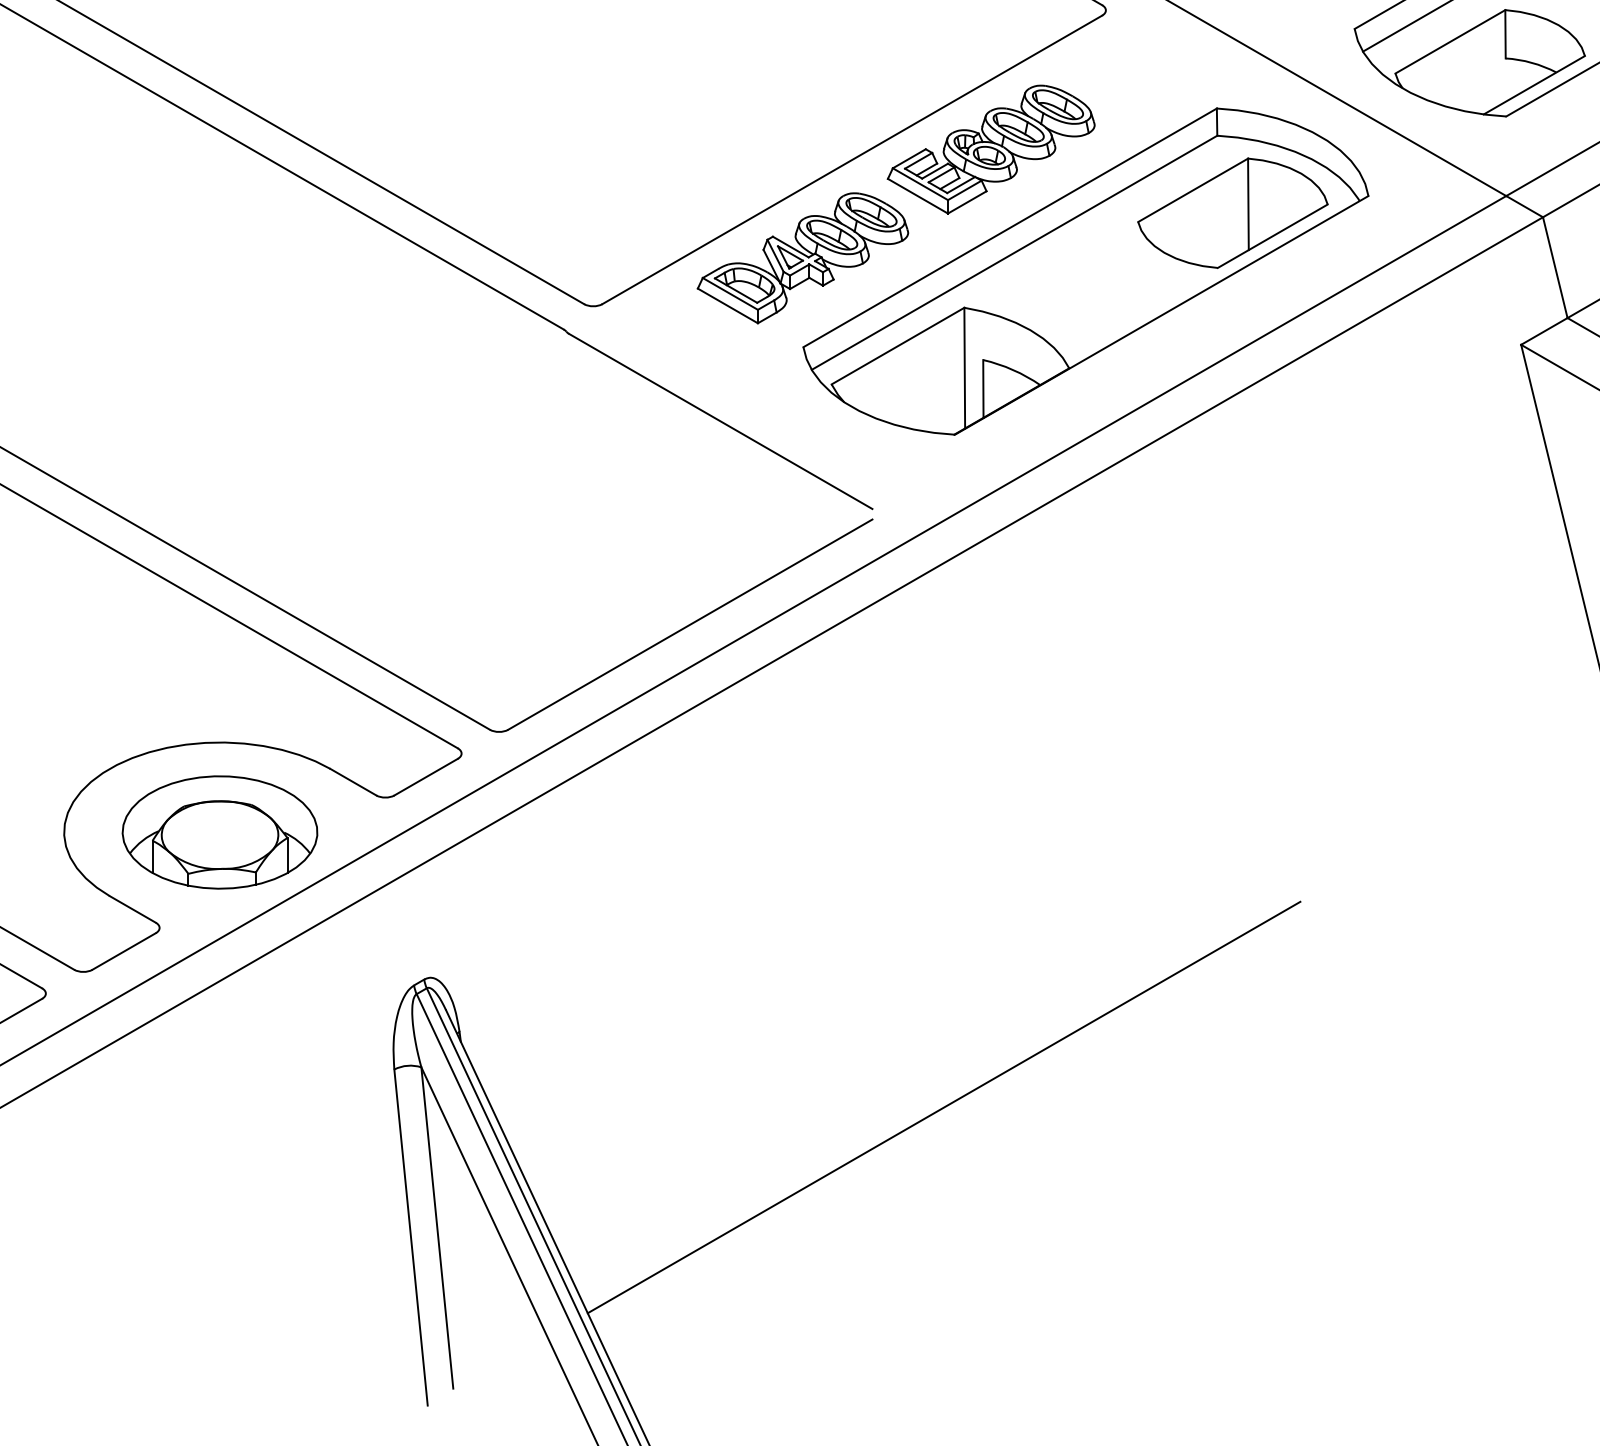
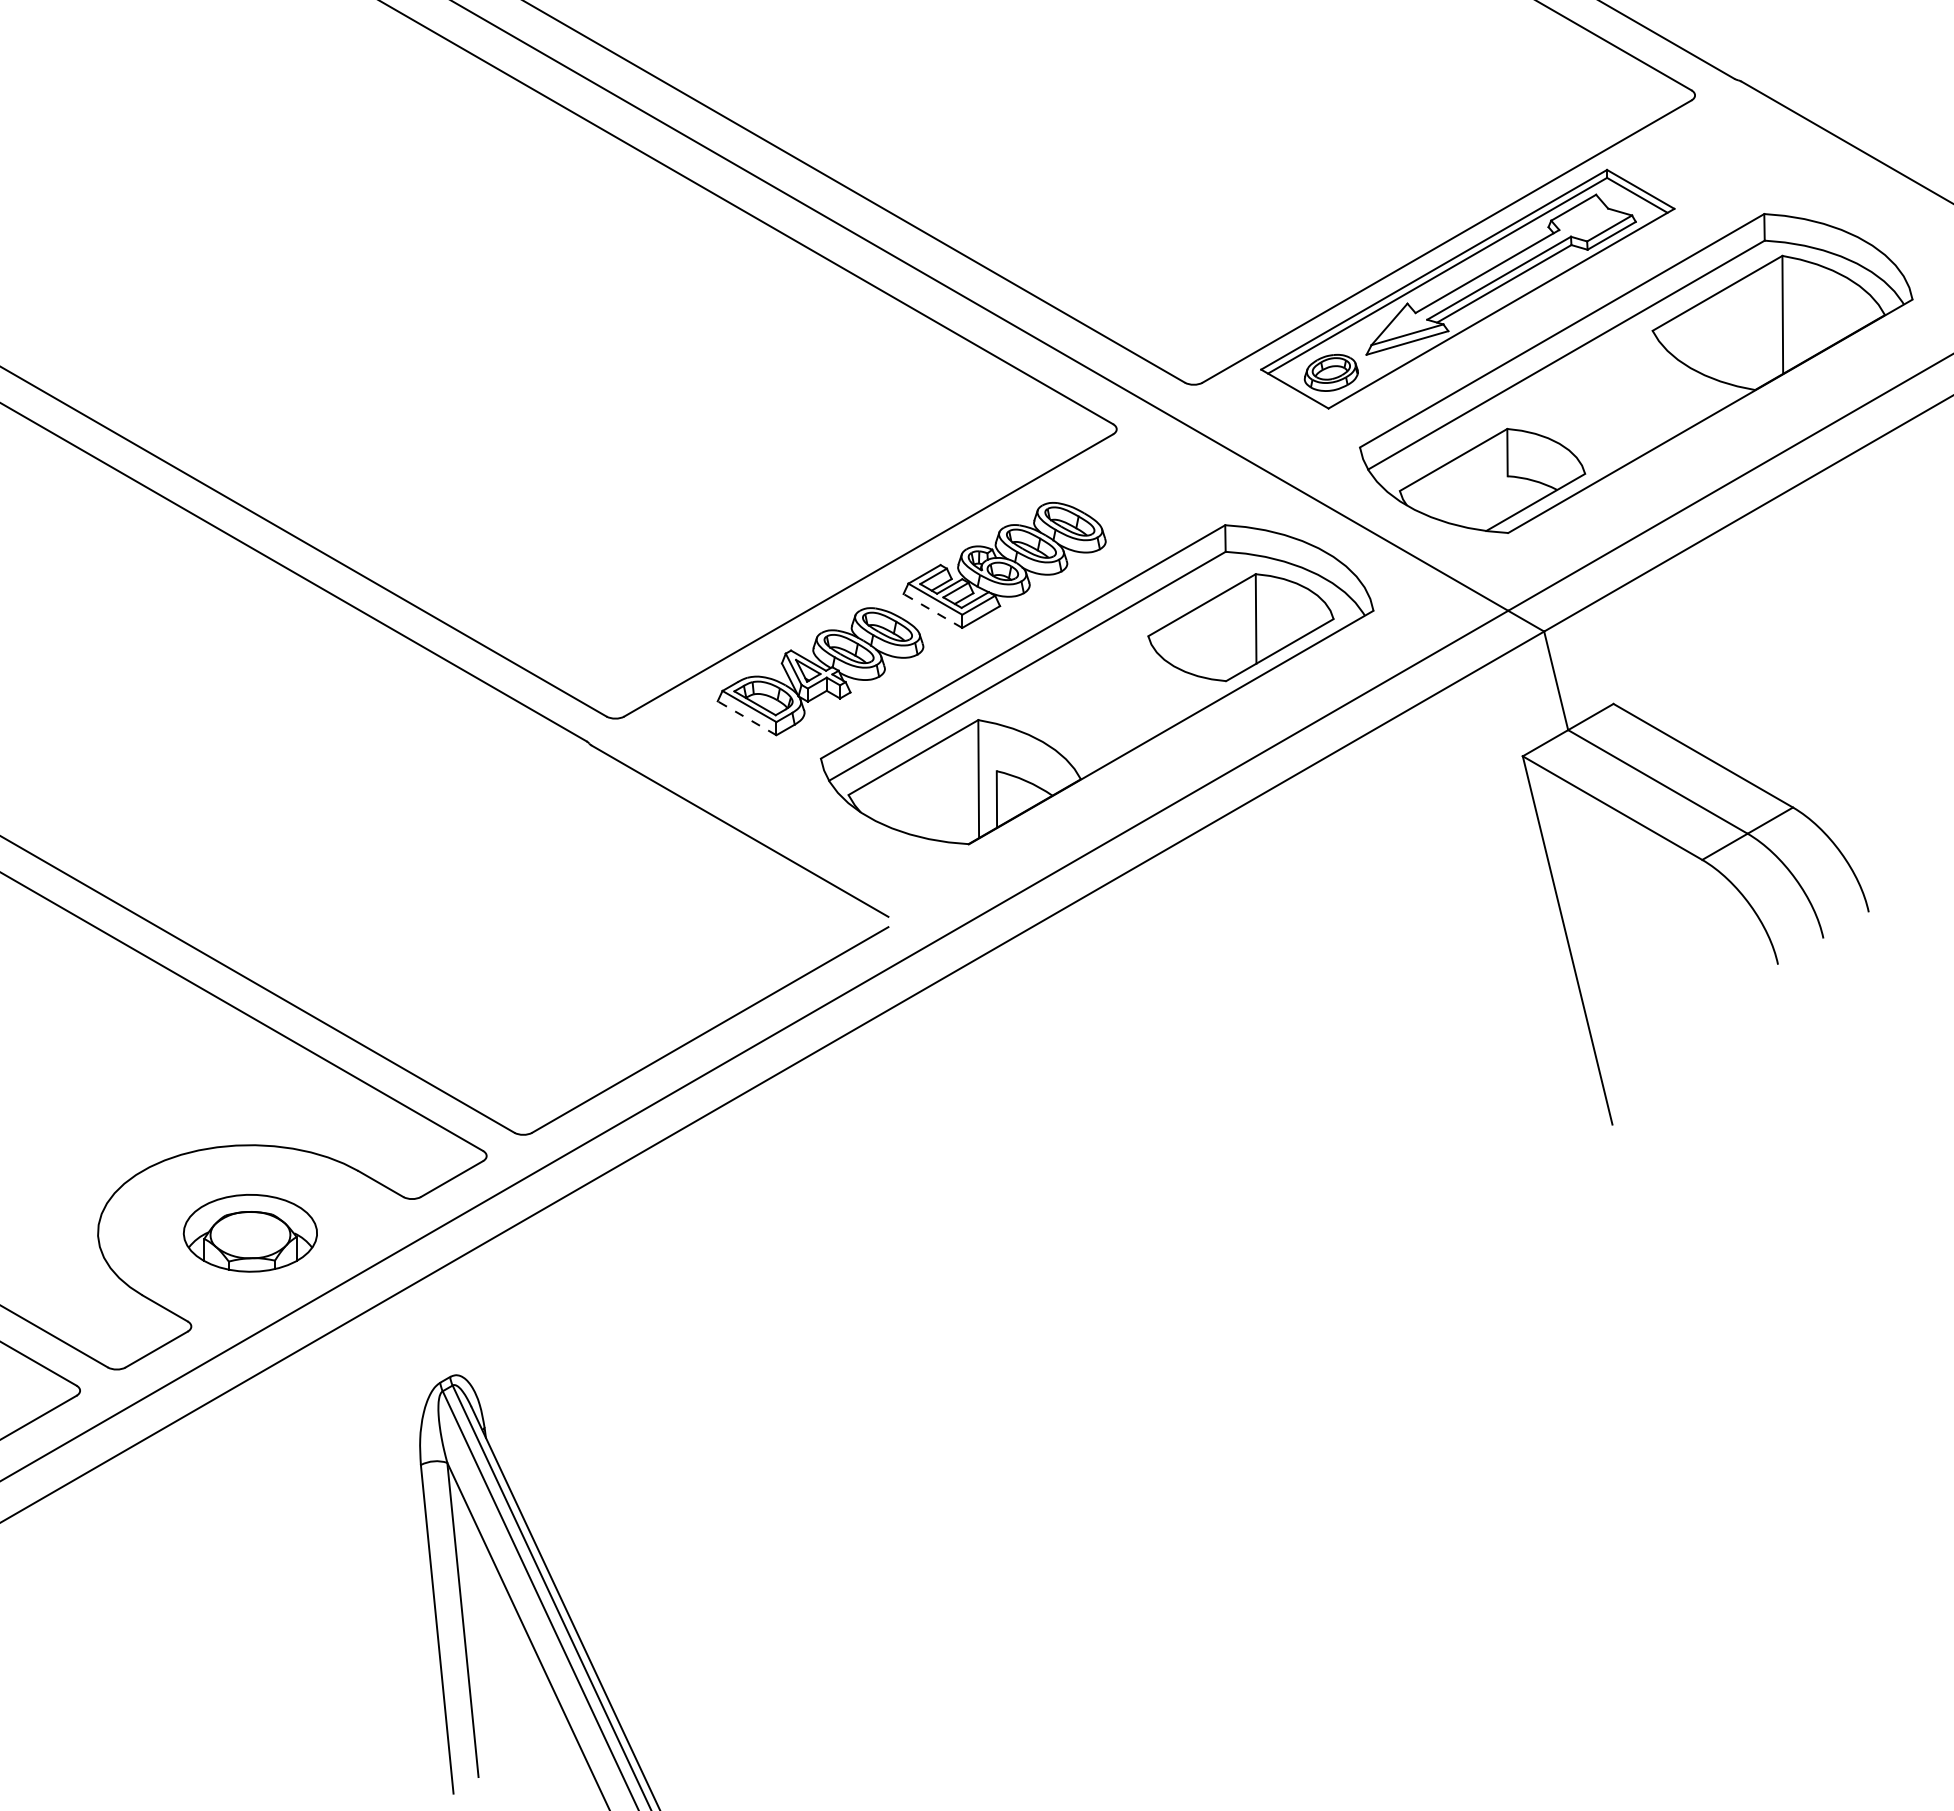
line: (917, 196) -> (932, 611), solid -> dashed
line: (728, 306) -> (747, 718), solid -> dashed
part: (220, 832) -> (250, 1233), size x0.7
line: (944, 1107) -> (958, 1502), removed

